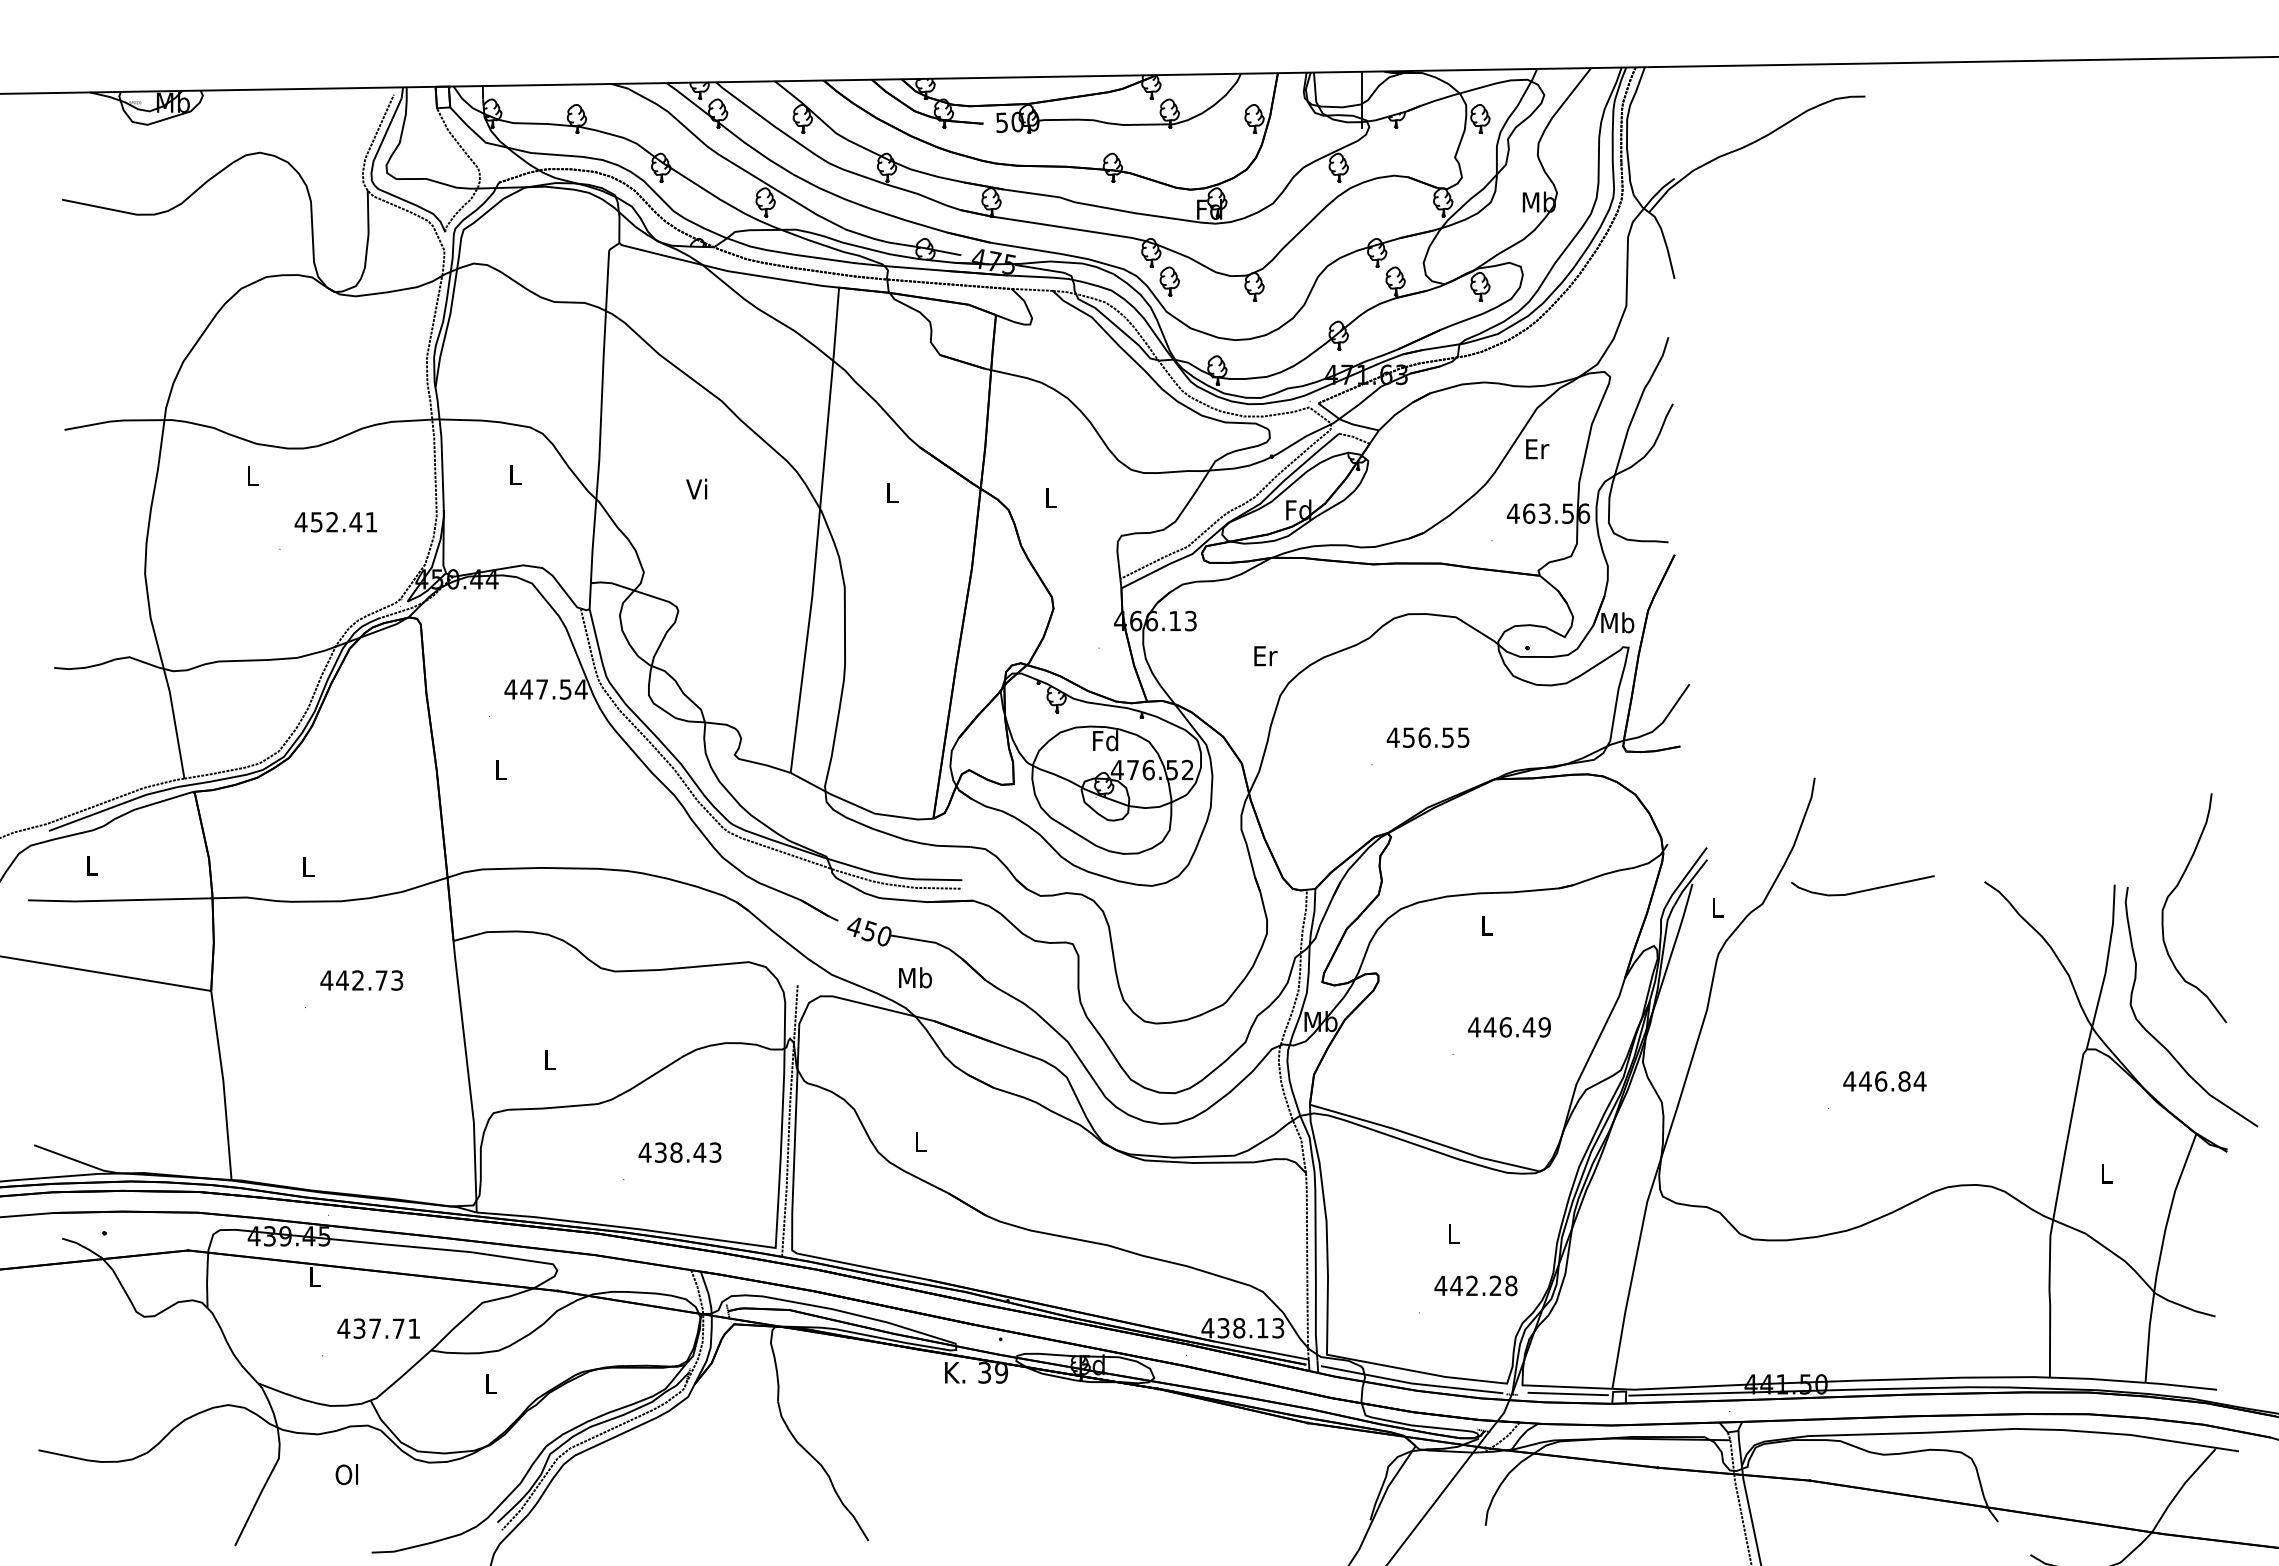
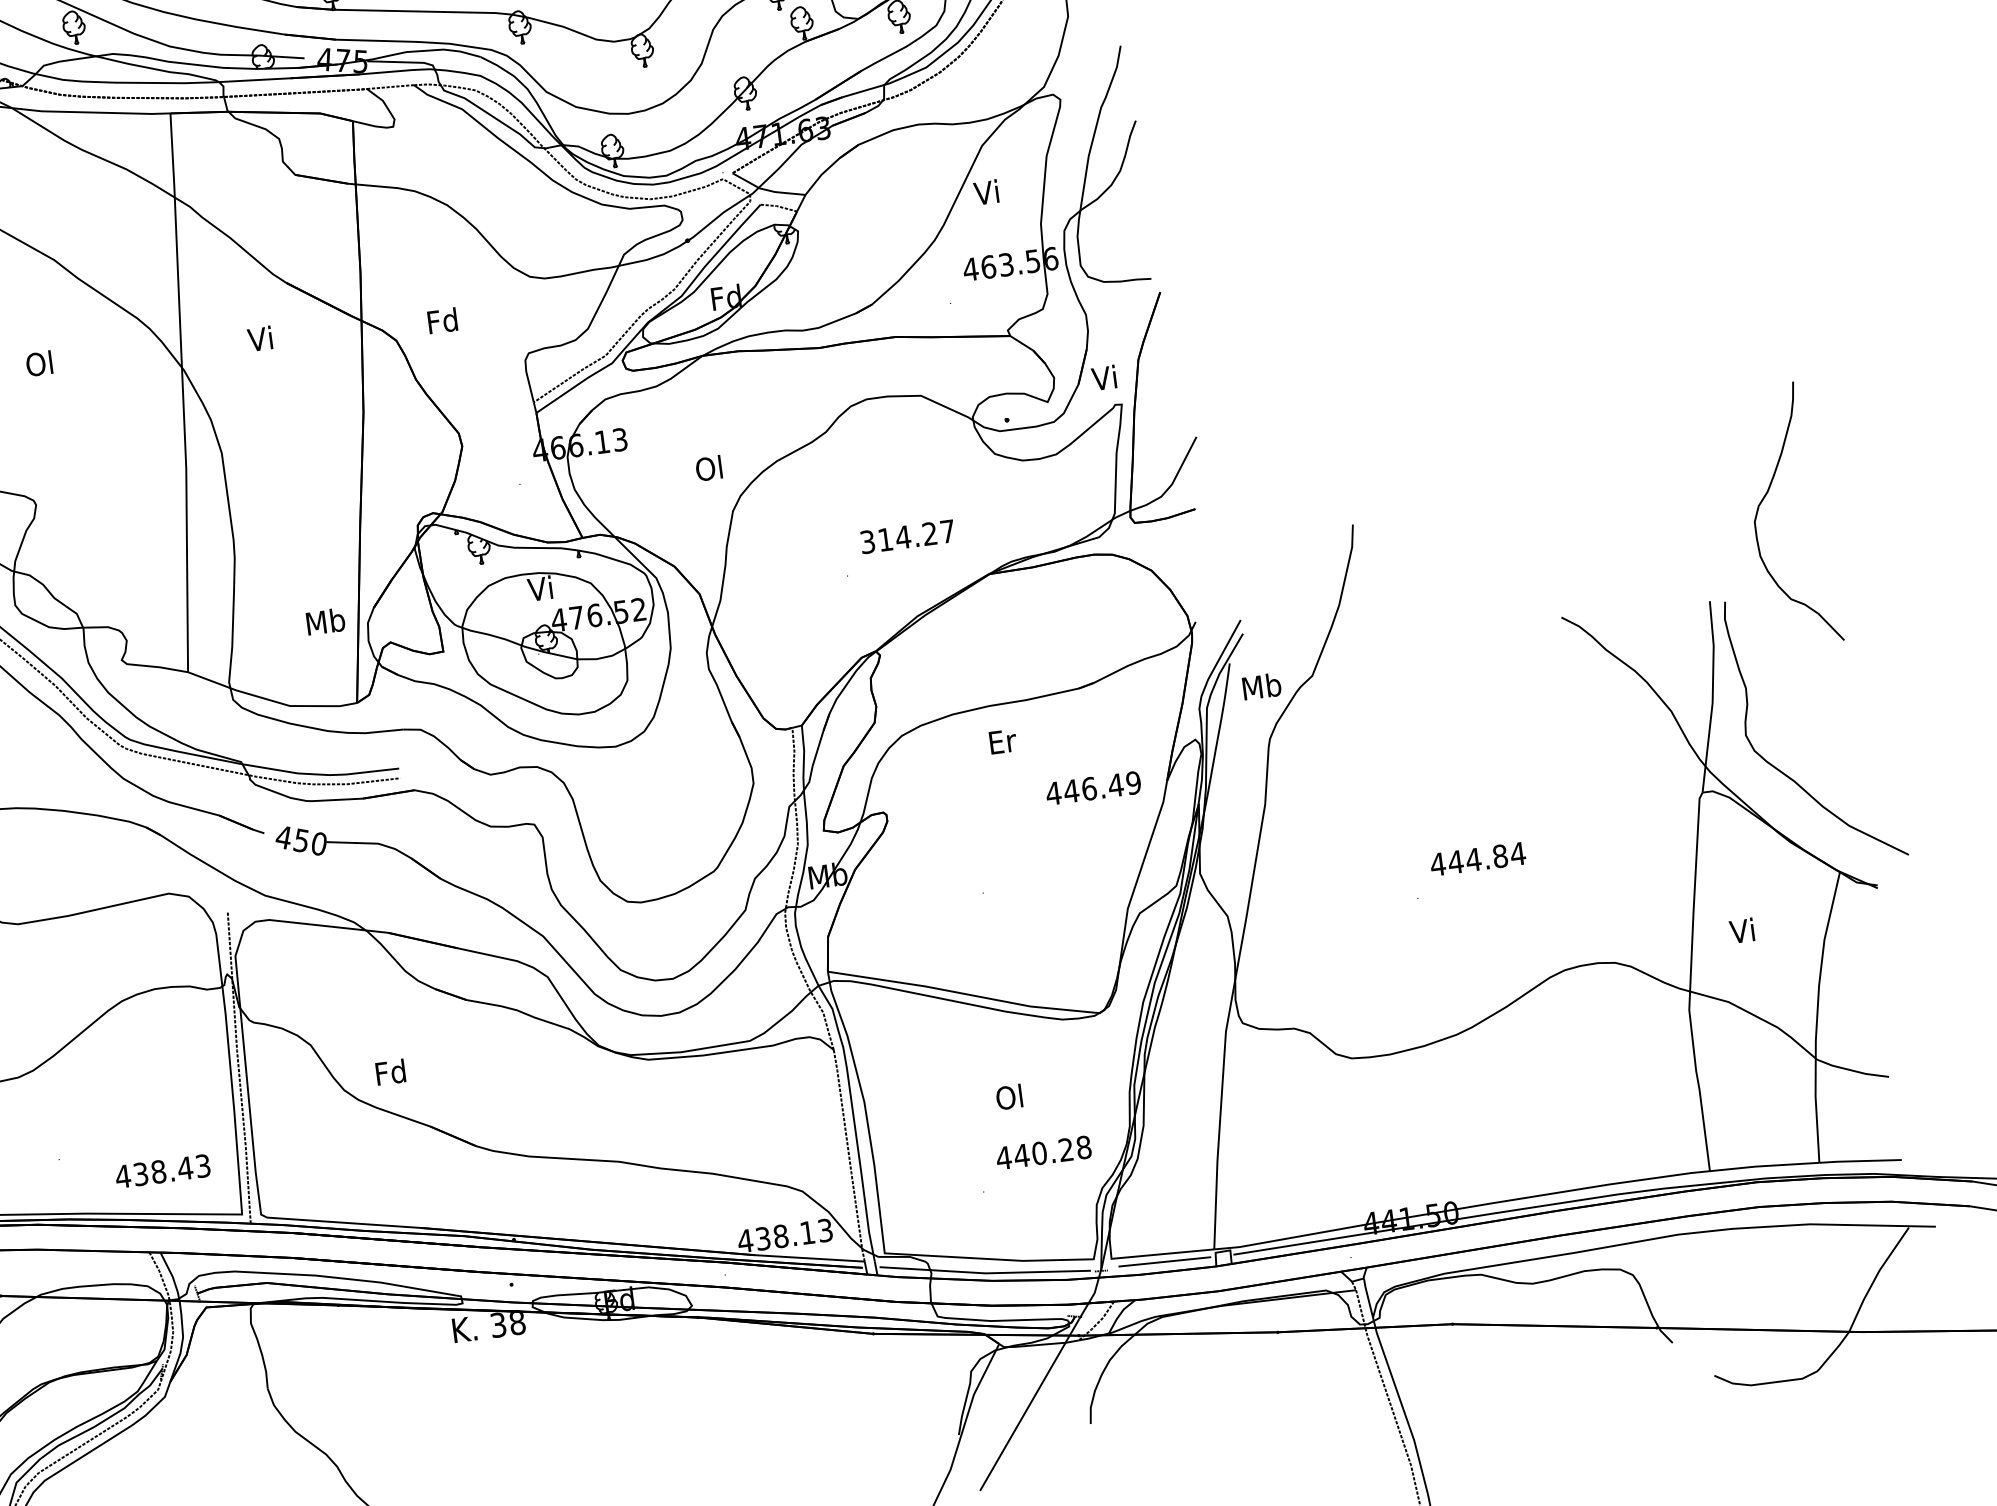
part: (1169, 281) -> (545, 56), removed
text: (1537, 448) -> (988, 191), Er -> Vi
text: (697, 488) -> (39, 362), Vi -> Ol
text: (890, 492) -> (259, 338), L -> Vi
text: (1050, 497) -> (442, 320), L -> Fd
text: (1617, 622) -> (1105, 377), Mb -> Vi
text: (1265, 655) -> (710, 467), Er -> Ol
text: (1427, 737) -> (906, 536), 456.55 -> 314.27
text: (1105, 740) -> (541, 588), Fd -> Vi
curve: (1864, 889) -> (1426, 644), removed
curve: (2175, 889) -> (1766, 496), moved
text: (1717, 907) -> (1261, 686), L -> Mb
text: (1487, 925) -> (1002, 741), L -> Er
text: (915, 977) -> (325, 621), moved
text: (1509, 1027) -> (1093, 788), moved
text: (1880, 1081) -> (1473, 859), 446.84 -> 444.84
text: (919, 1141) -> (389, 1071), L -> Fd
text: (679, 1152) -> (162, 1171), moved
text: (2104, 1173) -> (1741, 930), L -> Vi
text: (1452, 1233) -> (1009, 1096), L -> Ol
text: (1472, 1285) -> (1039, 1152), 442.28 -> 440.28
text: (1001, 1374) -> (517, 1324), 39 -> 38

